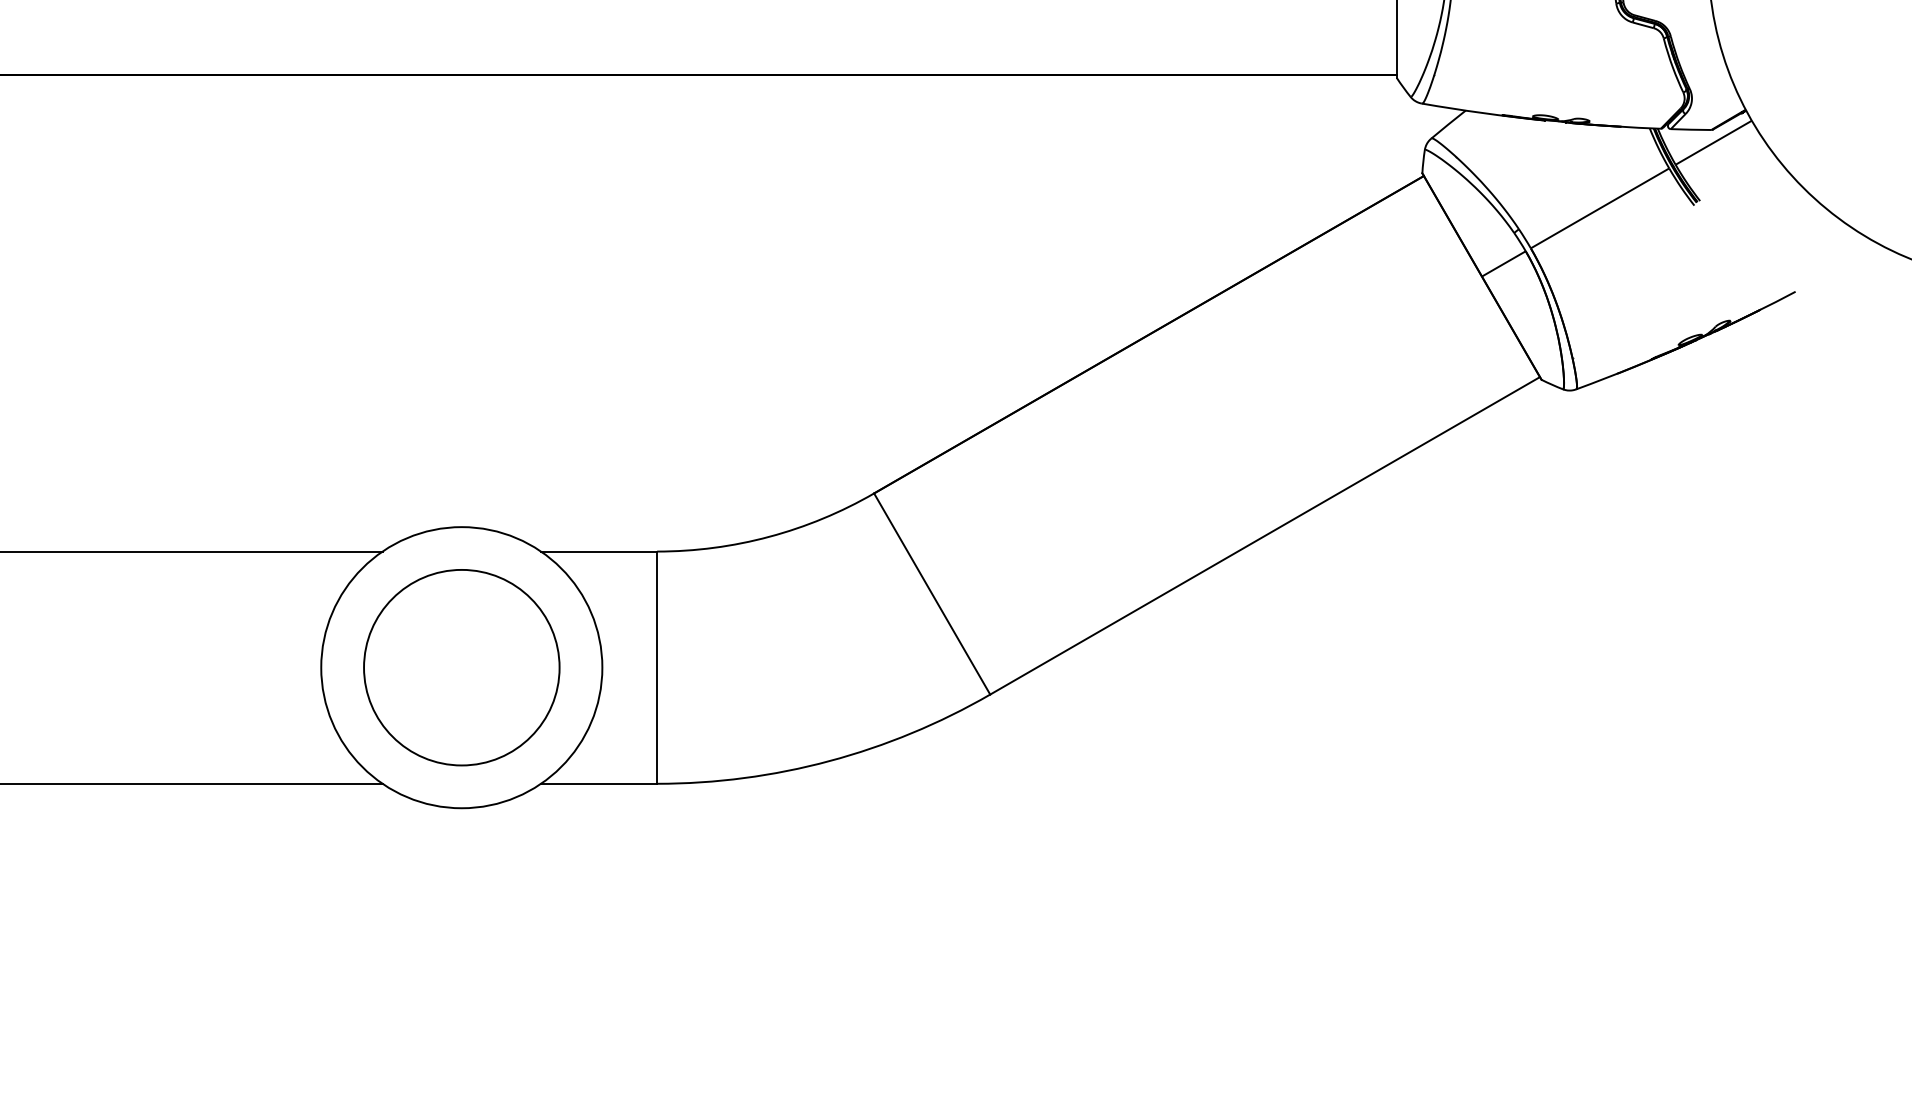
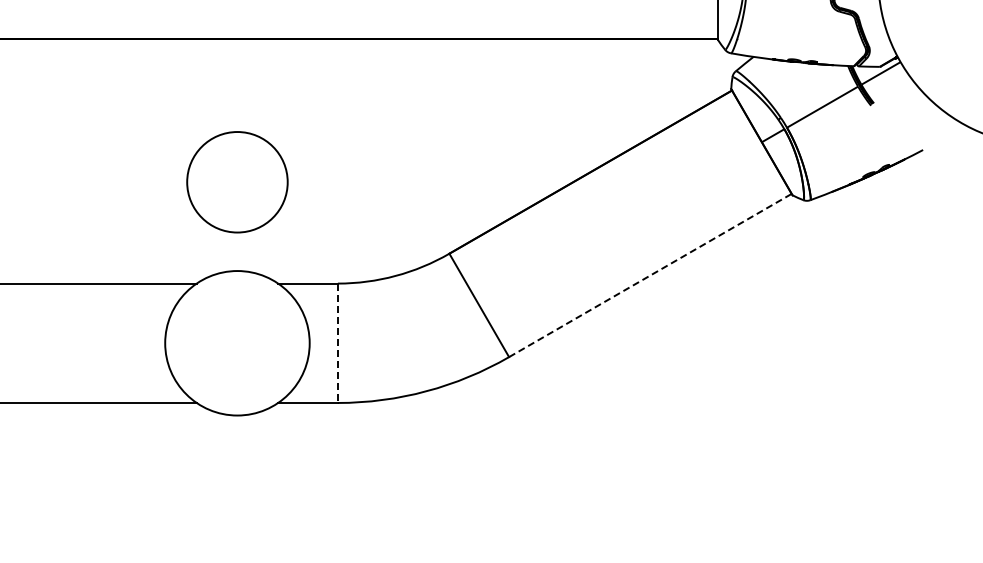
line: (1265, 535) -> (650, 275), solid -> dashed
circle: (461, 668) -> (237, 182), moved
line: (656, 668) -> (337, 343), solid -> dashed

